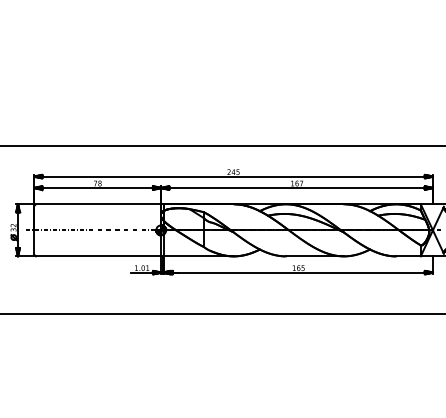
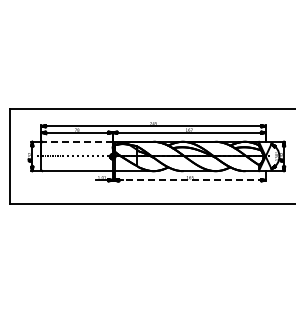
line: (98, 203) -> (77, 141), solid -> dashed
line: (299, 273) -> (190, 180), solid -> dashed

